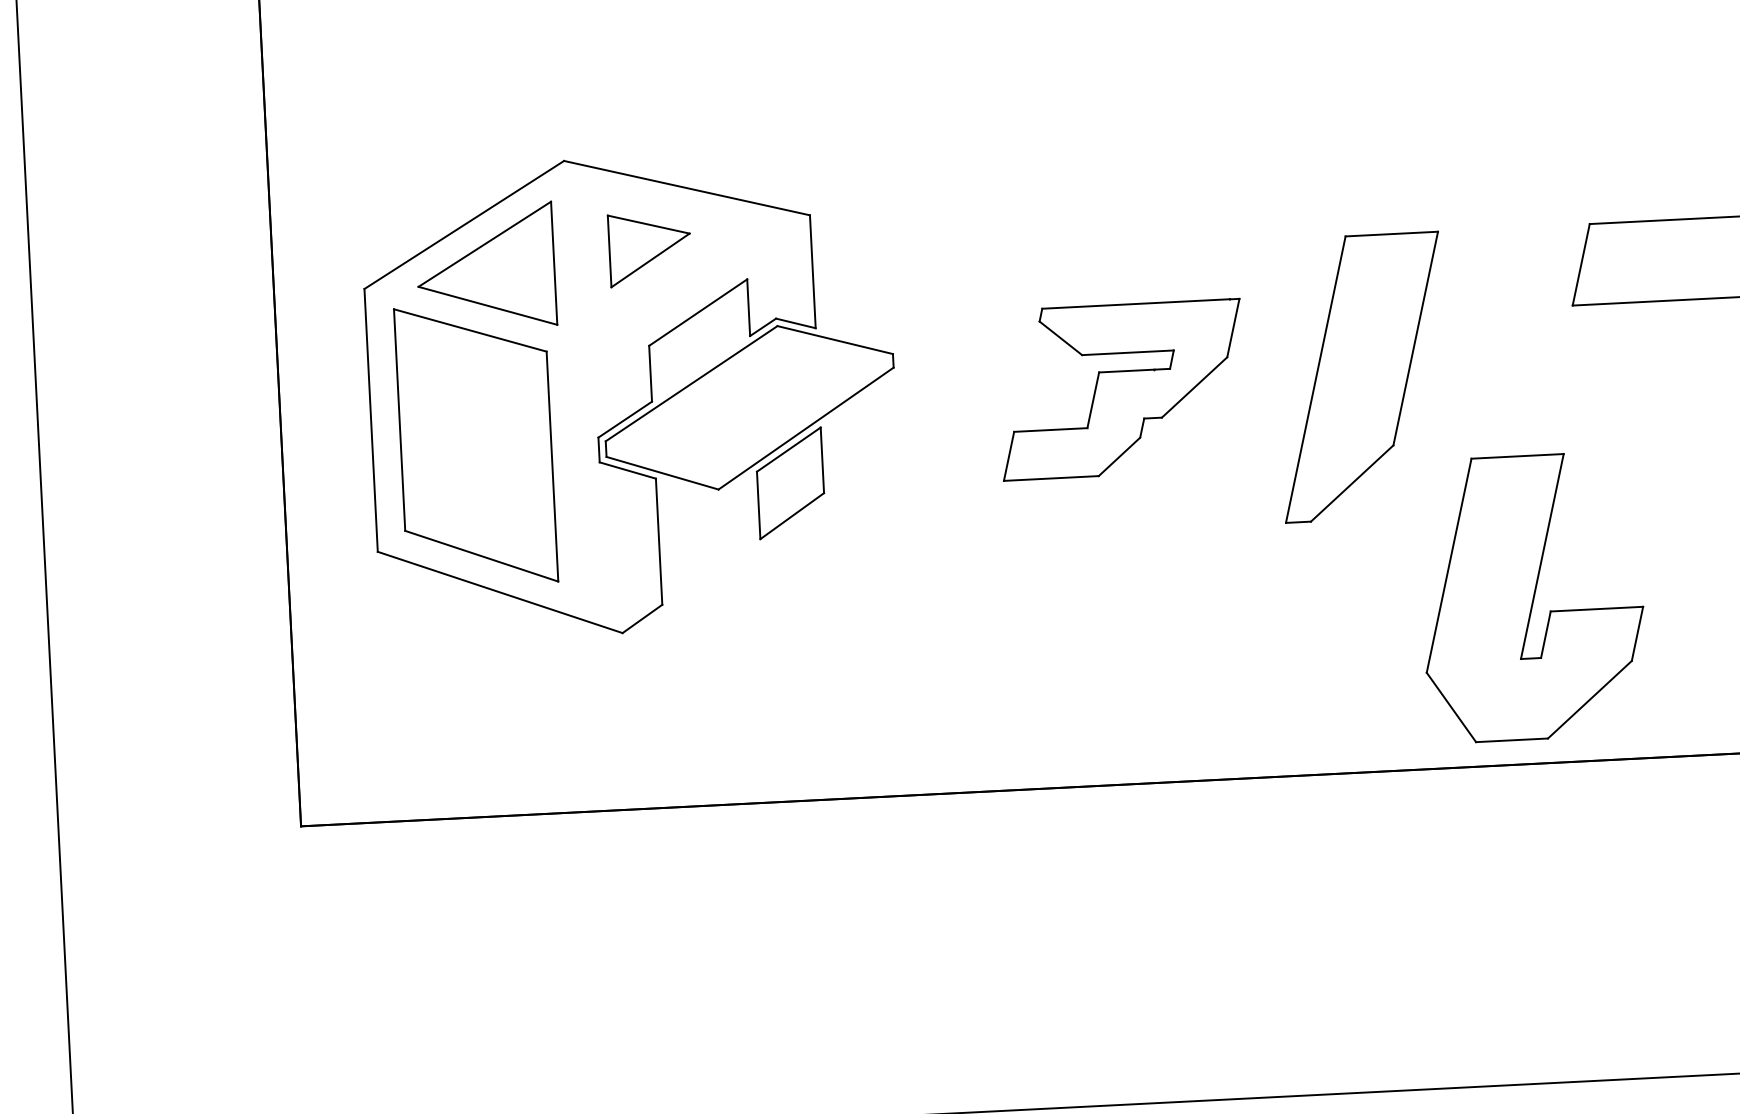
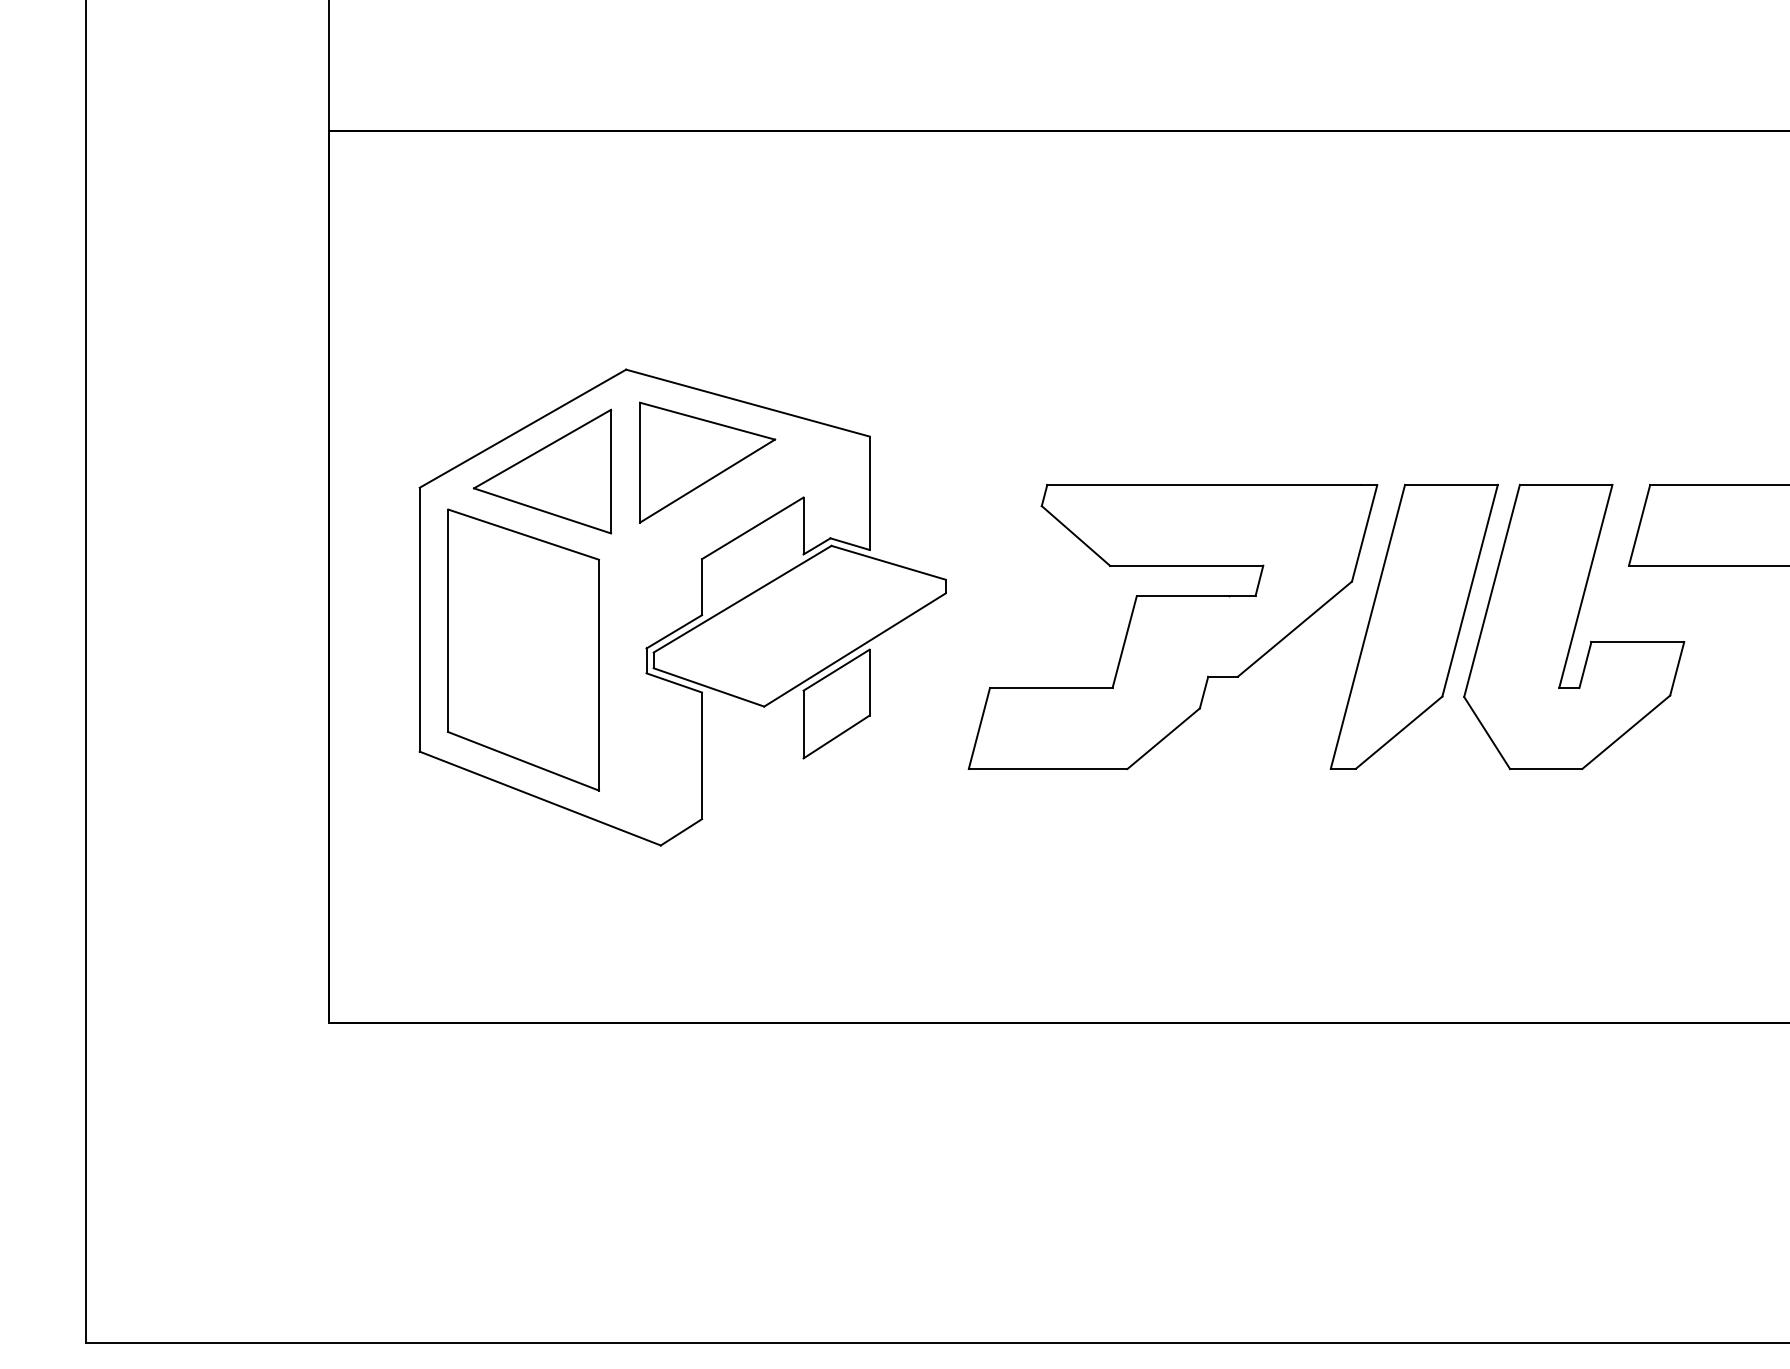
part: (649, 249) -> (707, 462), size x1.67
part: (1121, 390) -> (1172, 627), size x1.67
part: (1533, 596) -> (1574, 626), moved

